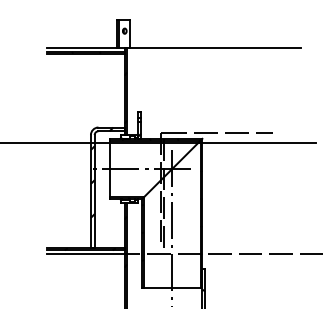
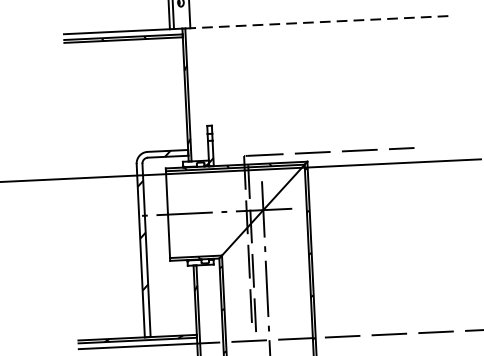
line: (213, 48) -> (317, 22), solid -> dashed

